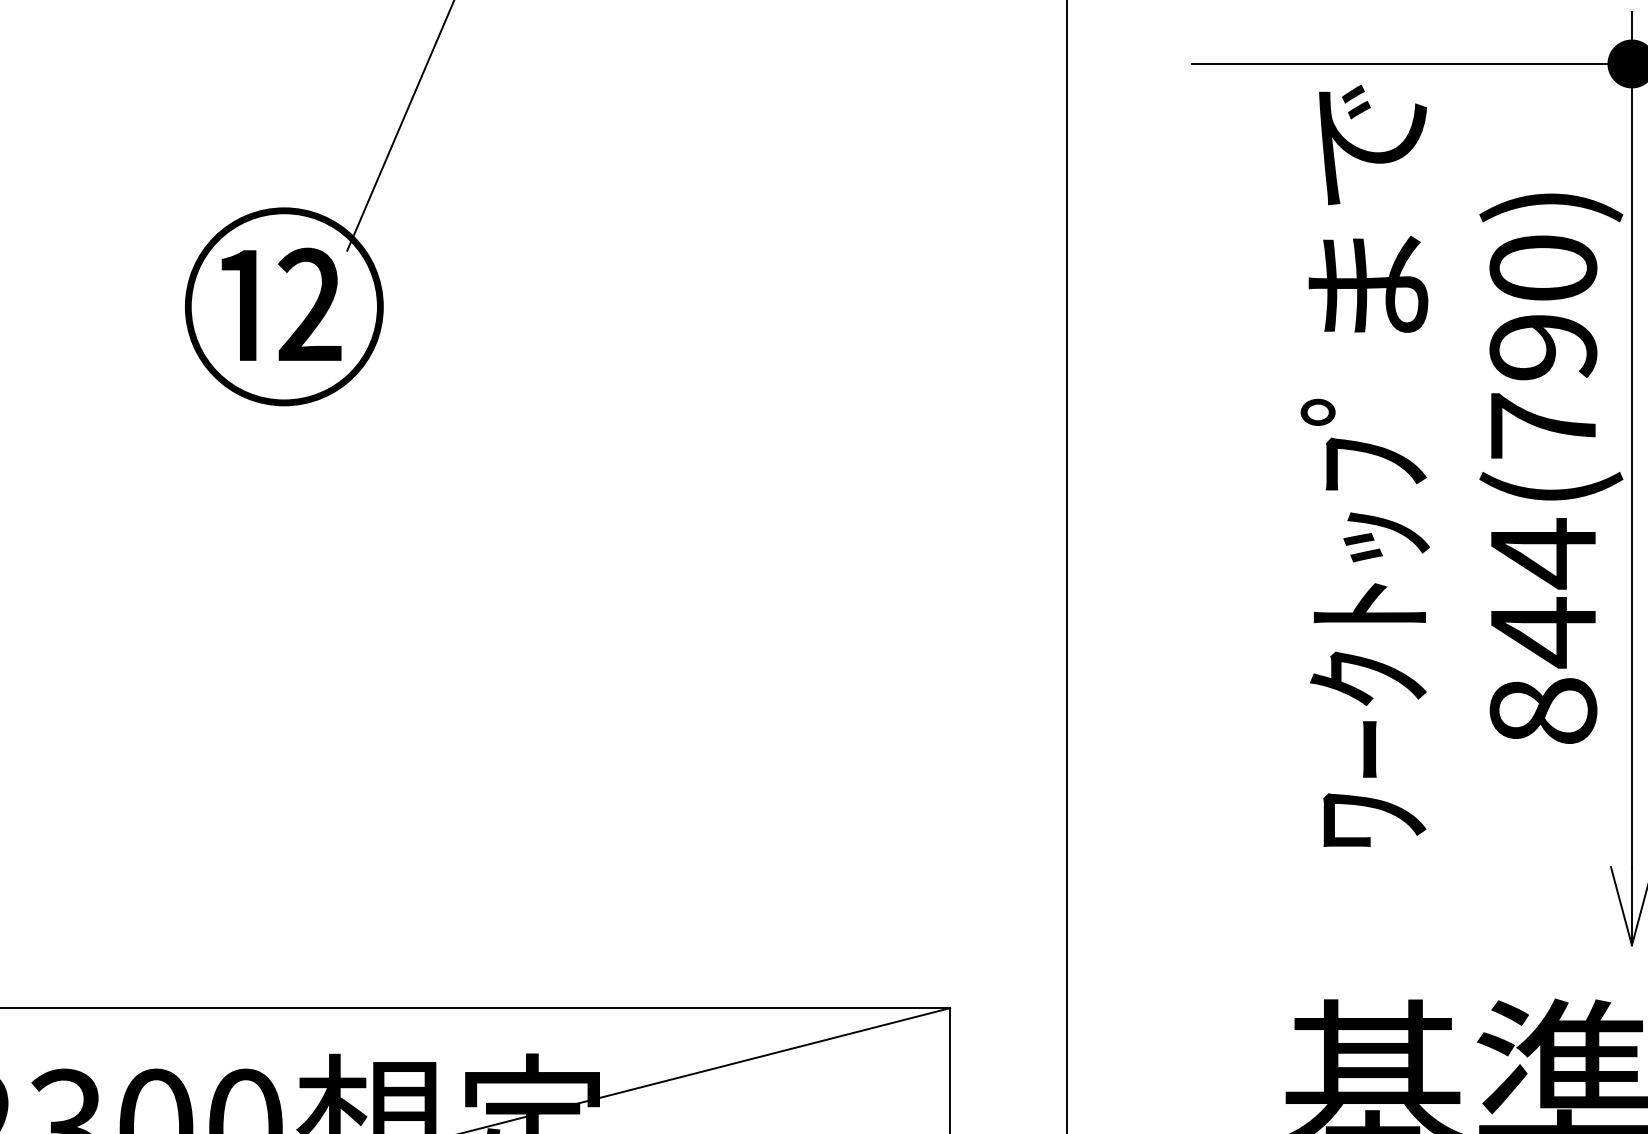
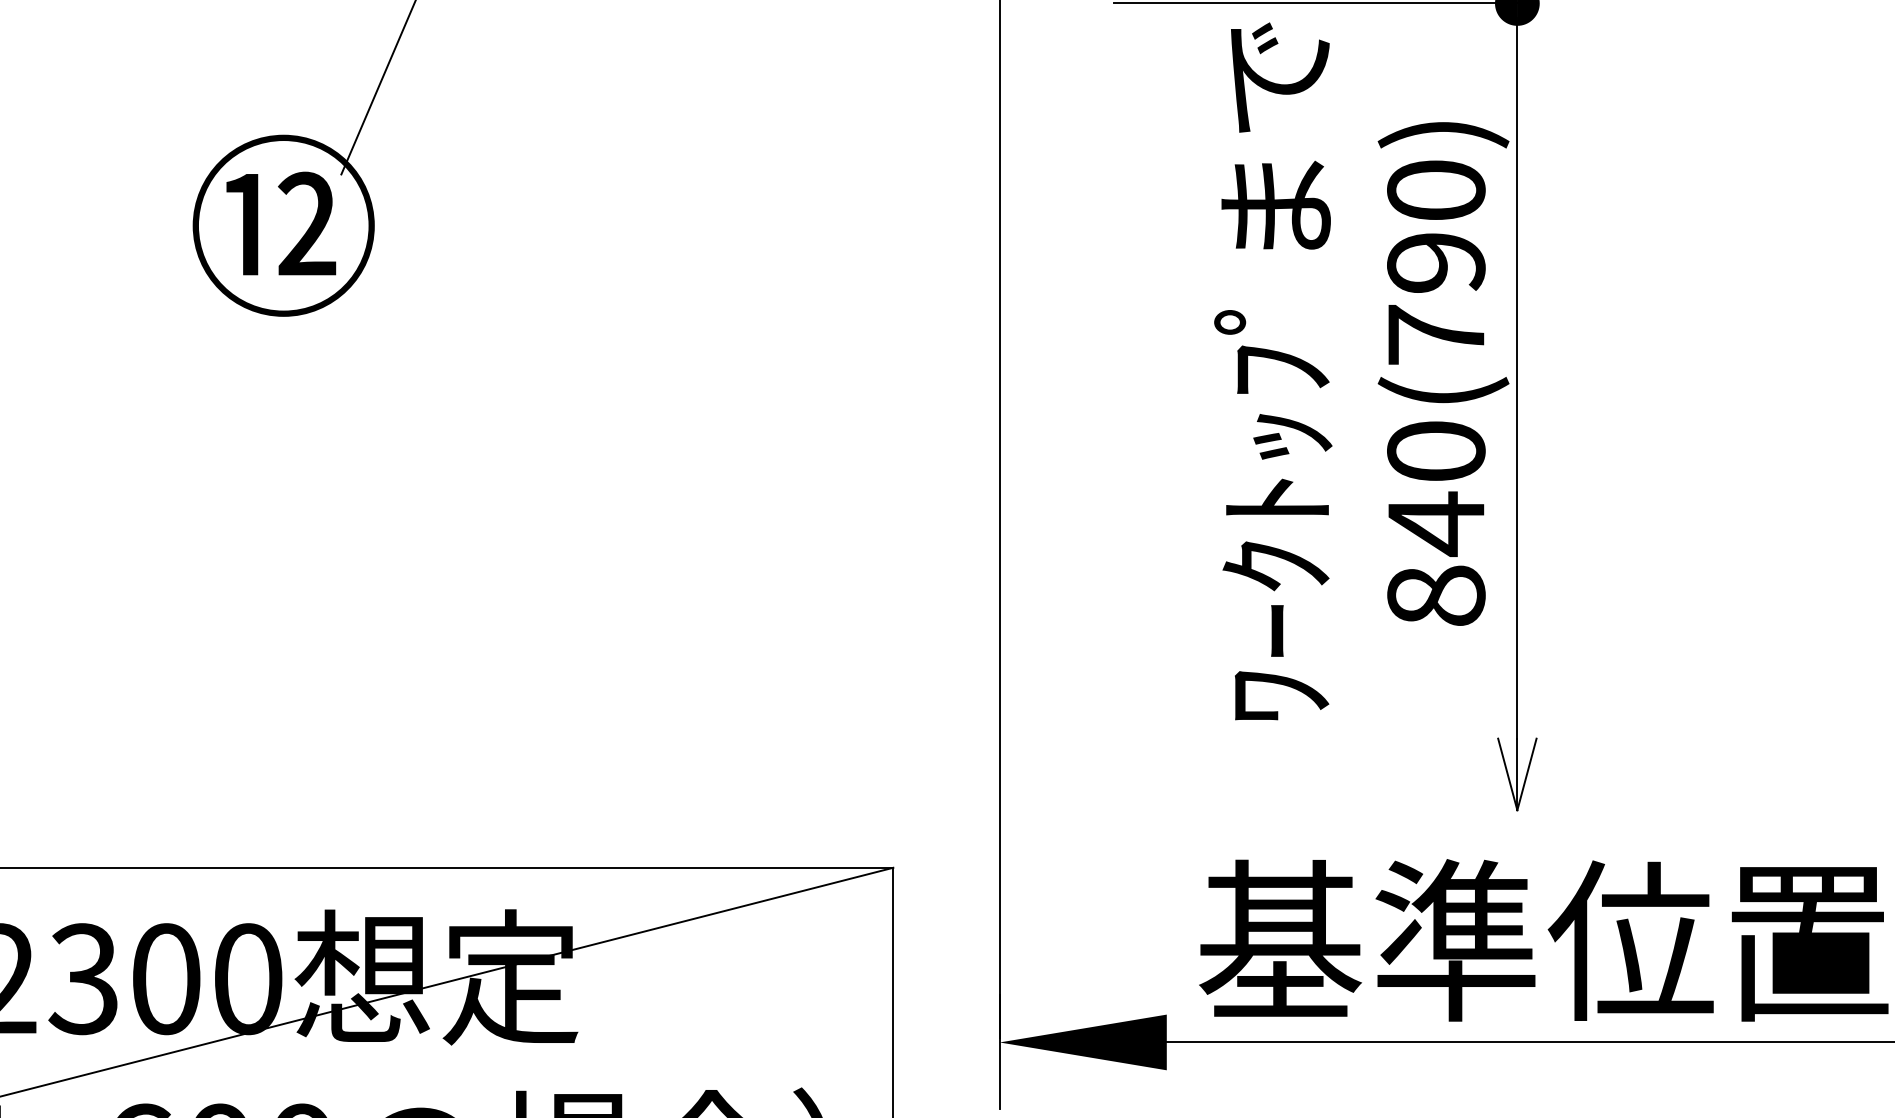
text: (1543, 553) -> (1436, 451), 844(790) -> 840(790)

